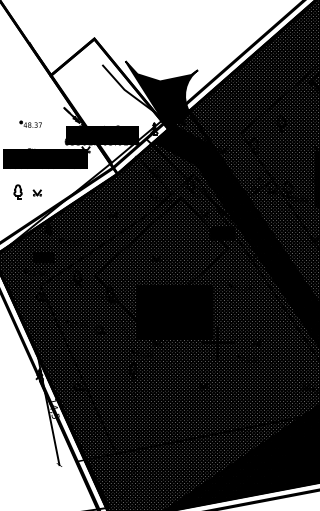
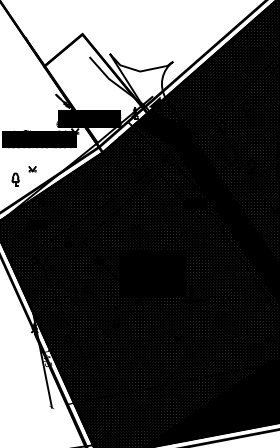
fill: (161, 95) -> (141, 83), removed
part: (30, 123) -> (26, 108), removed
part: (17, 192) -> (15, 179), moved

